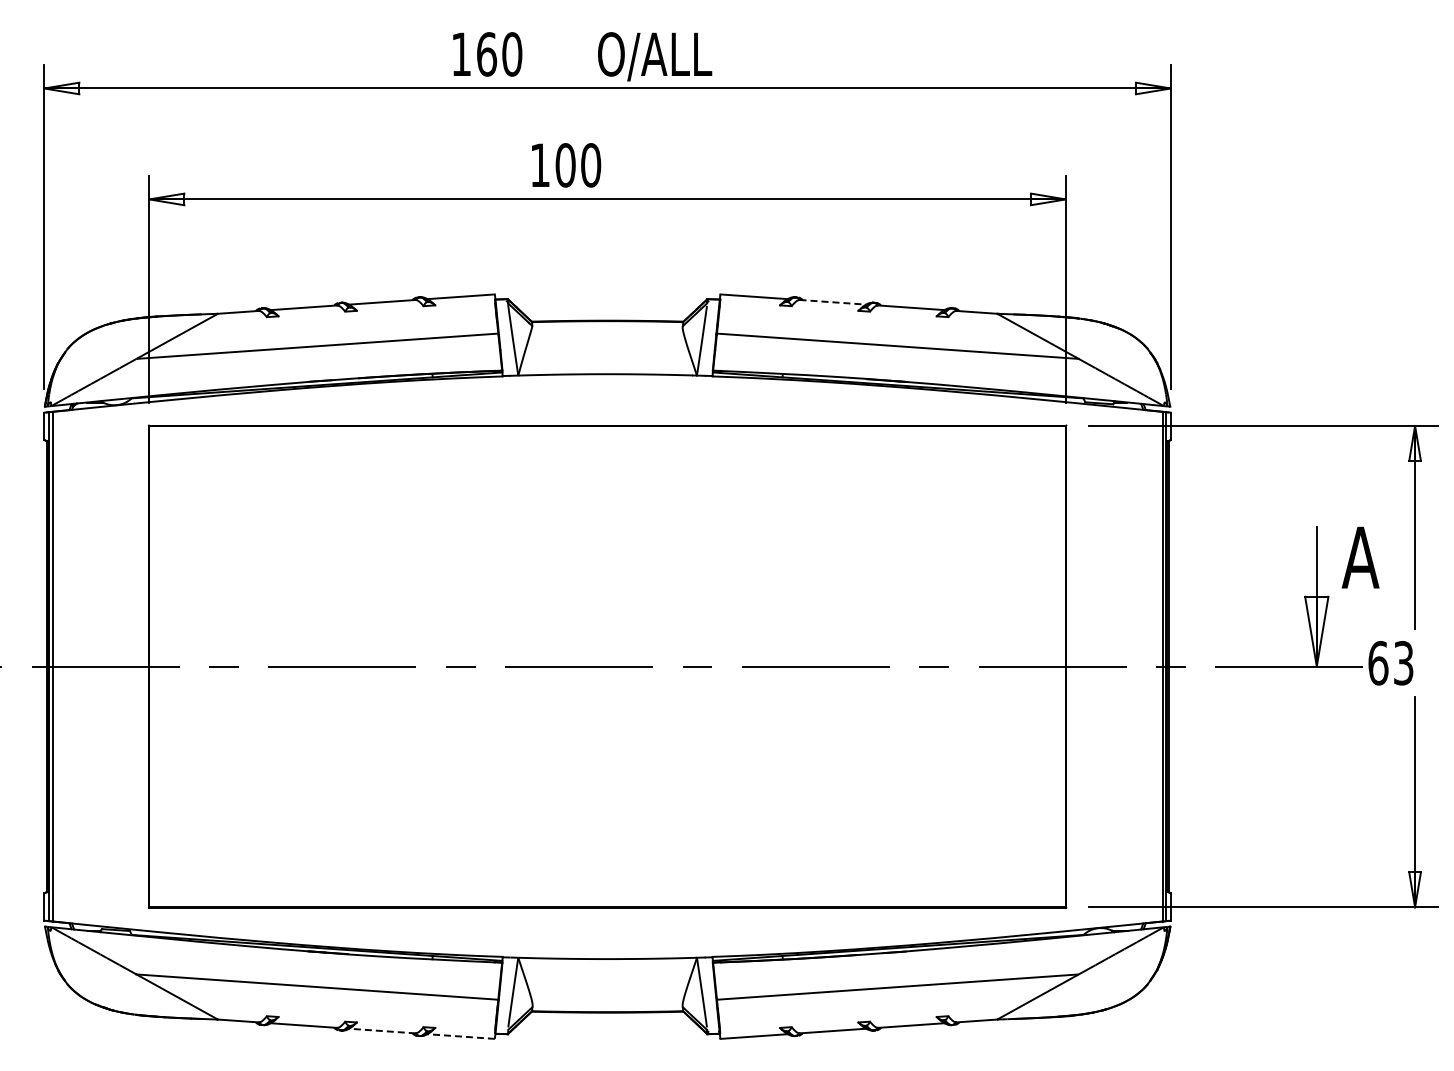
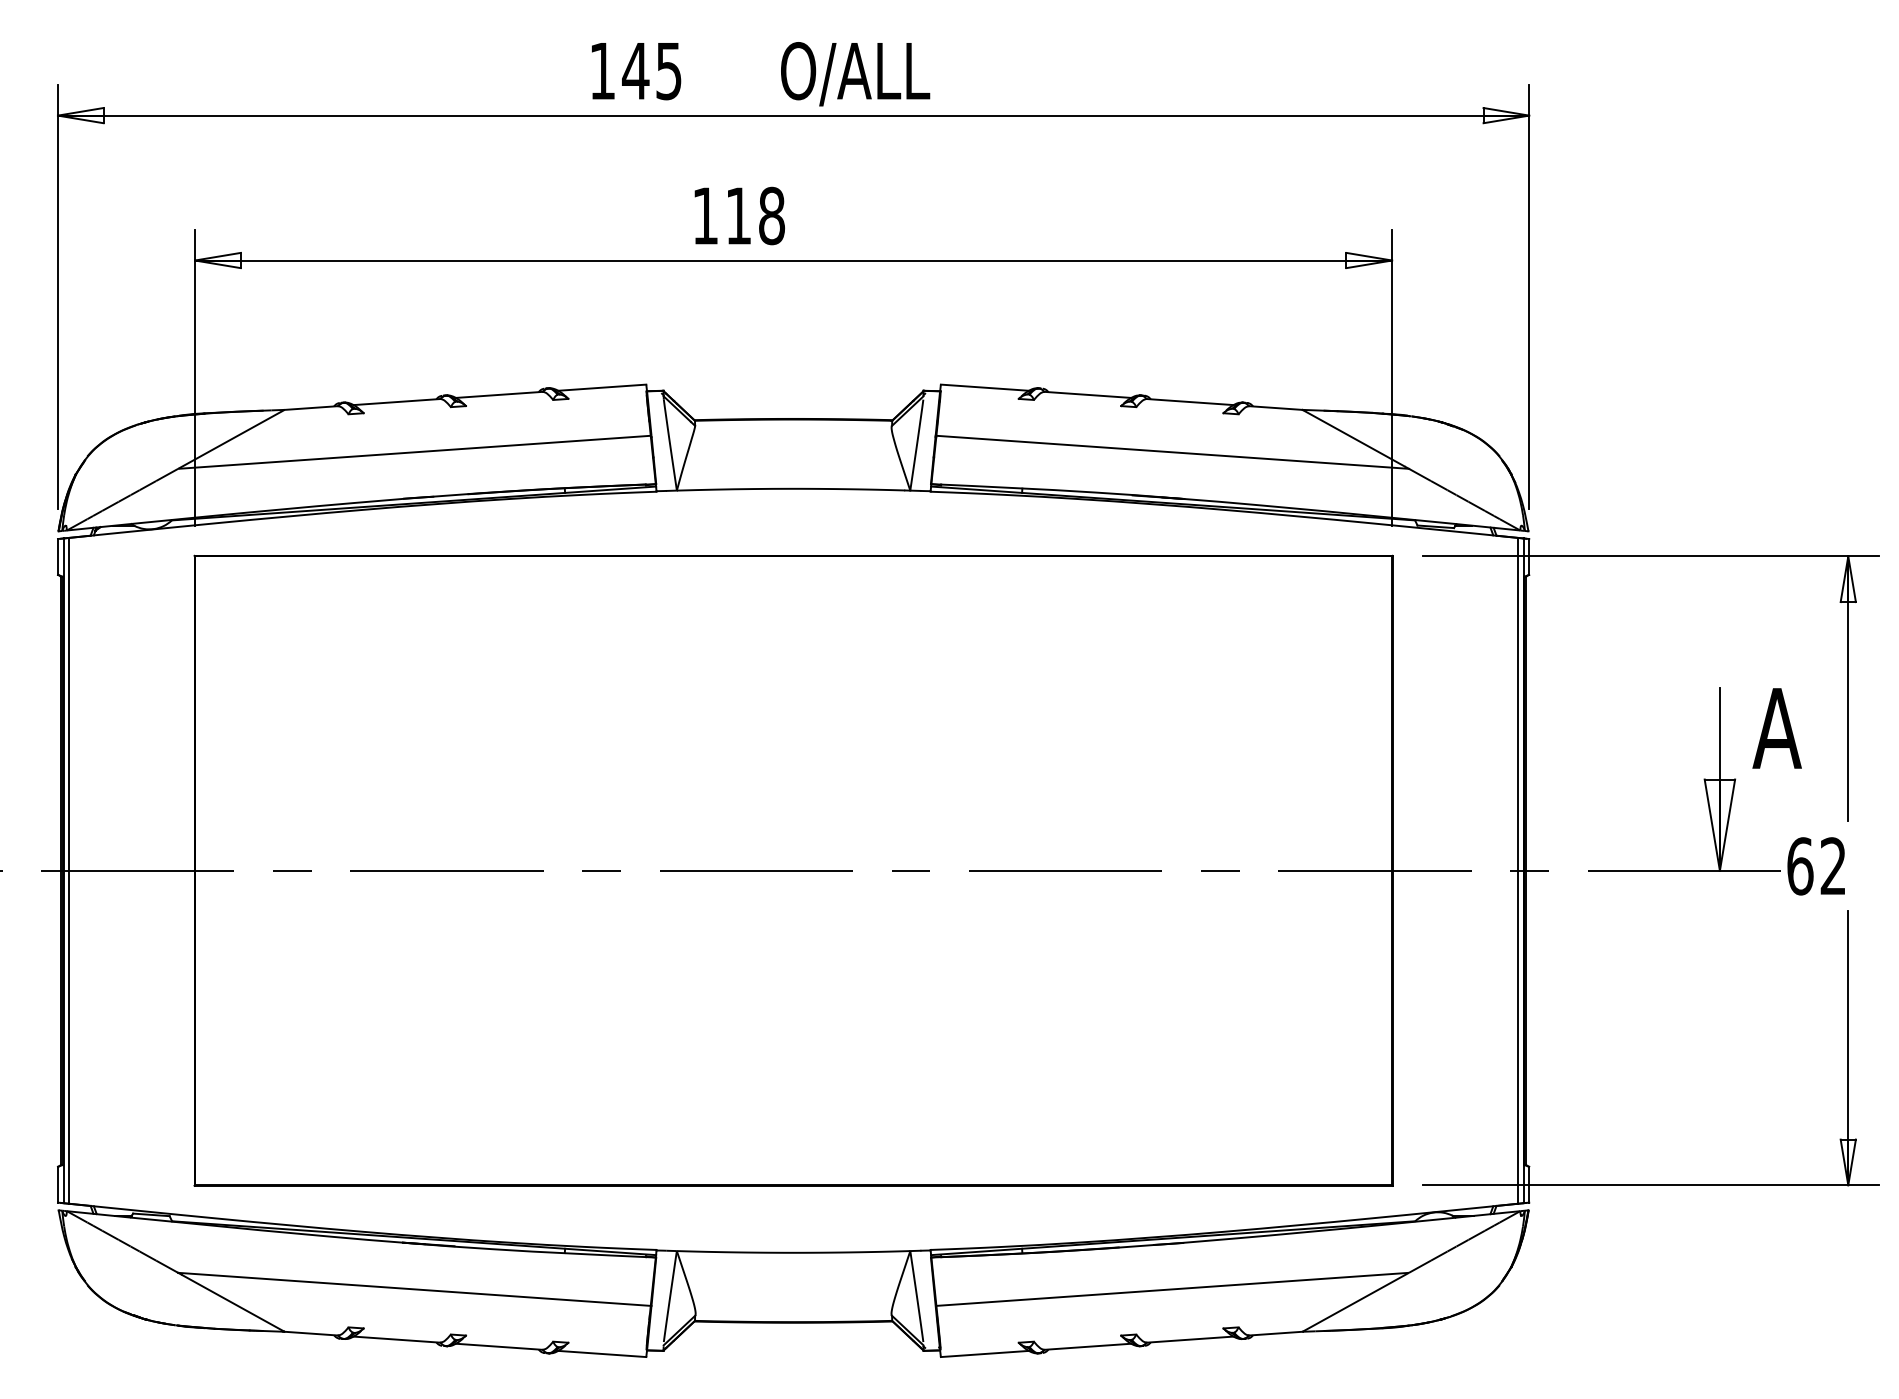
text: (499, 54) -> (652, 71), 160 -> 145
text: (578, 165) -> (755, 216), 100 -> 118
line: (833, 302) -> (1088, 395), dashed -> solid
text: (1403, 663) -> (1833, 866), 63 -> 62
line: (381, 1031) -> (498, 1347), dashed -> solid
line: (461, 1036) -> (602, 1353), dashed -> solid

